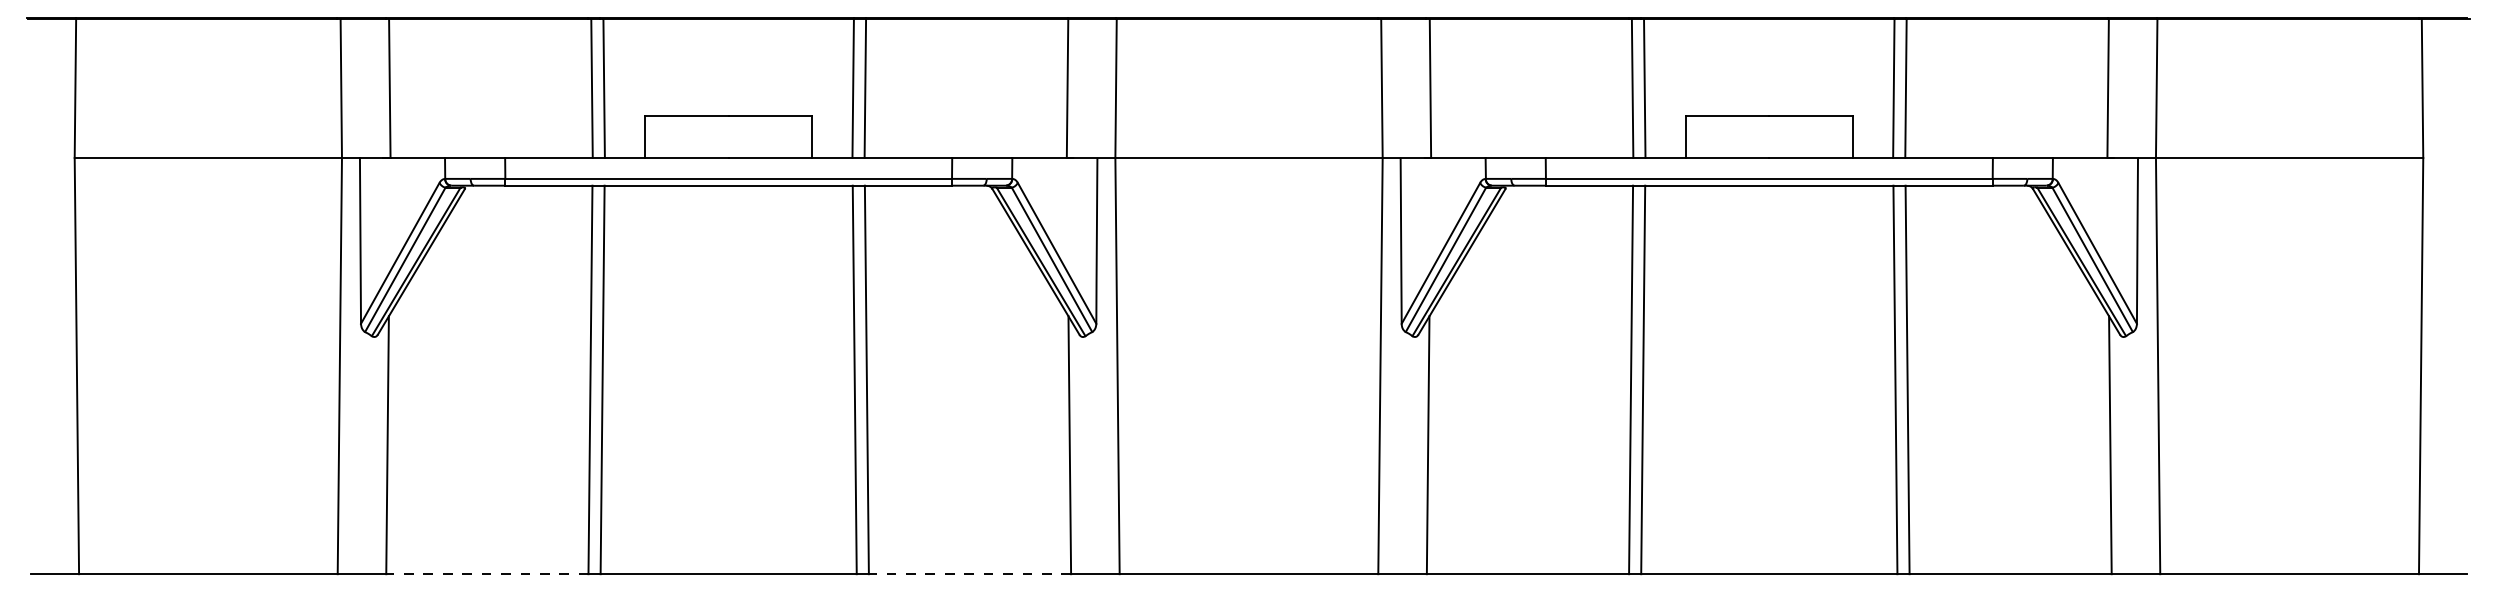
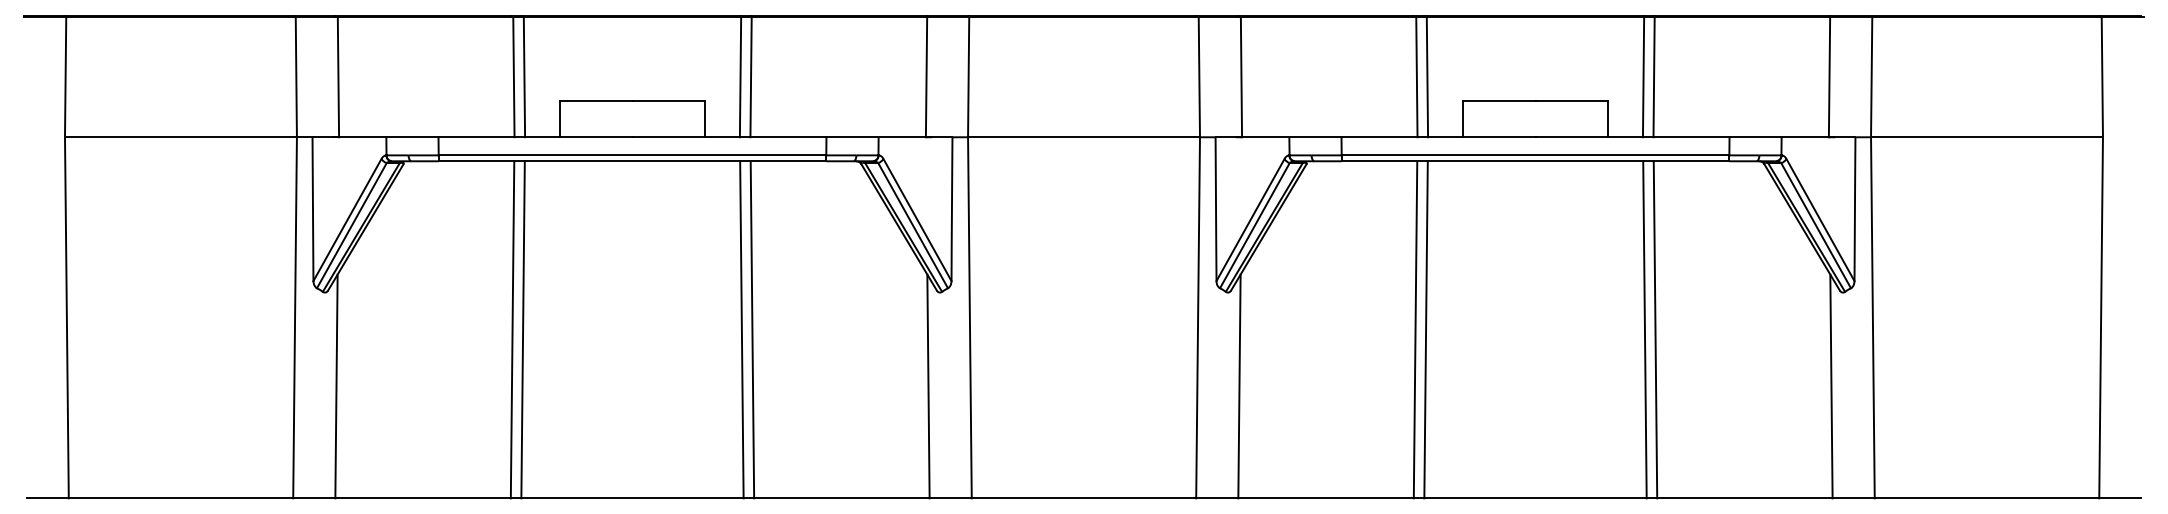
line: (487, 574) -> (423, 498), dashed -> solid
line: (969, 574) -> (841, 498), dashed -> solid

